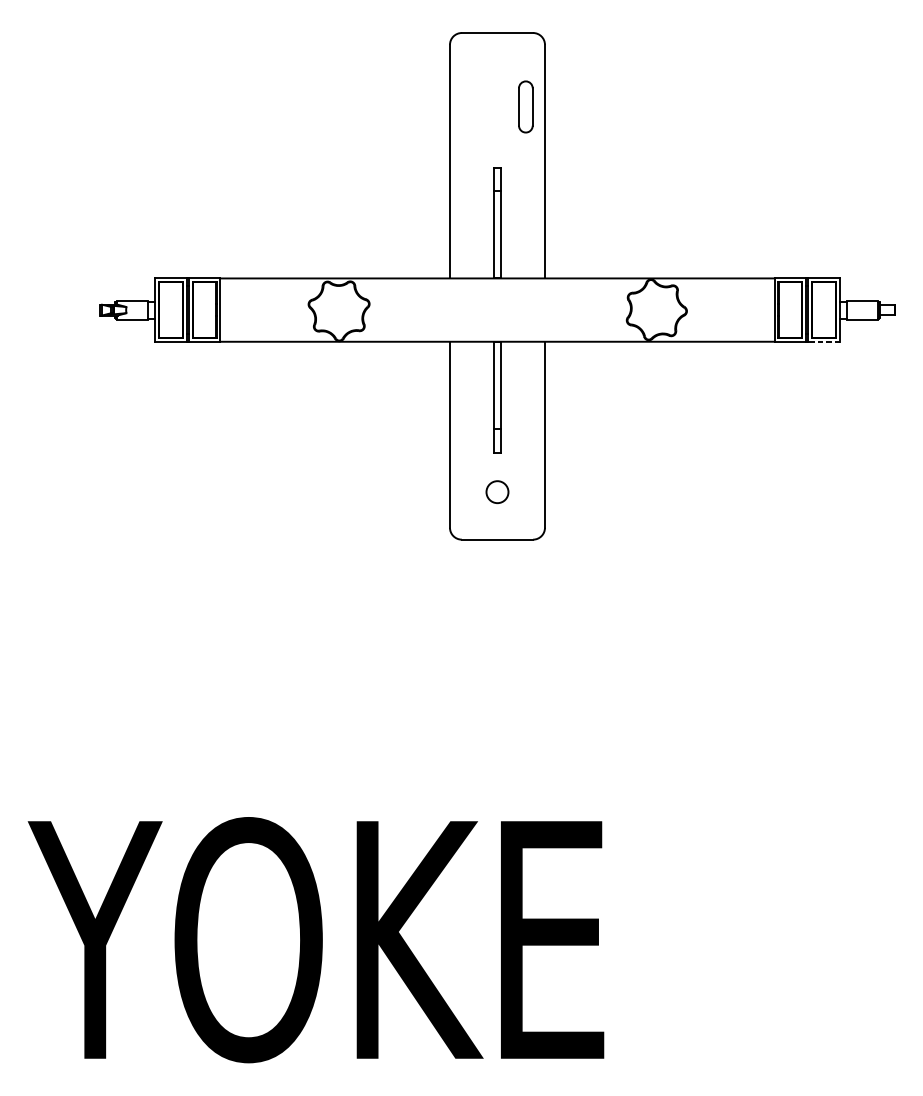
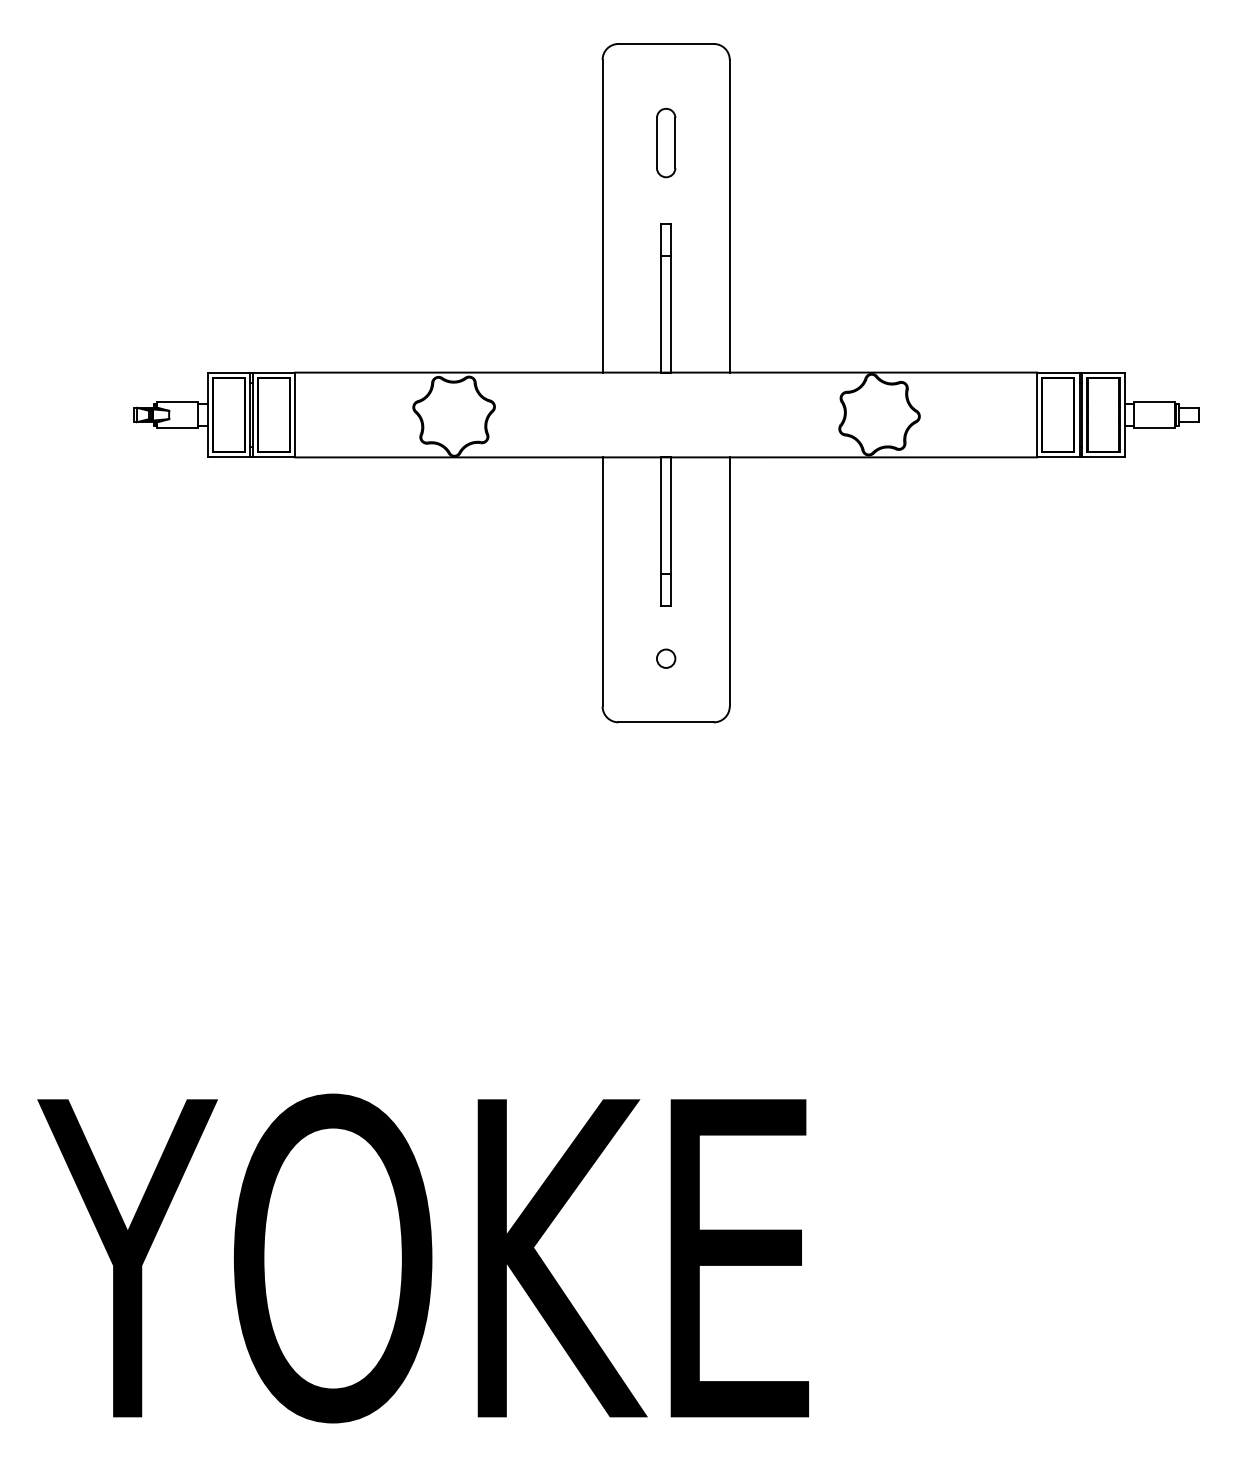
part: (526, 107) -> (666, 143), moved
line: (823, 341) -> (1102, 457), dashed -> solid
circle: (497, 491) -> (666, 658), size x0.62

